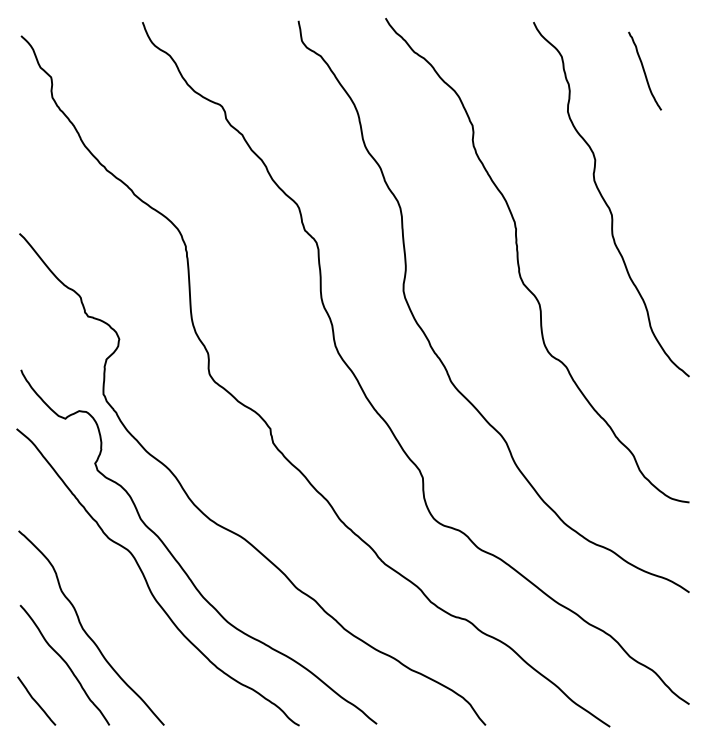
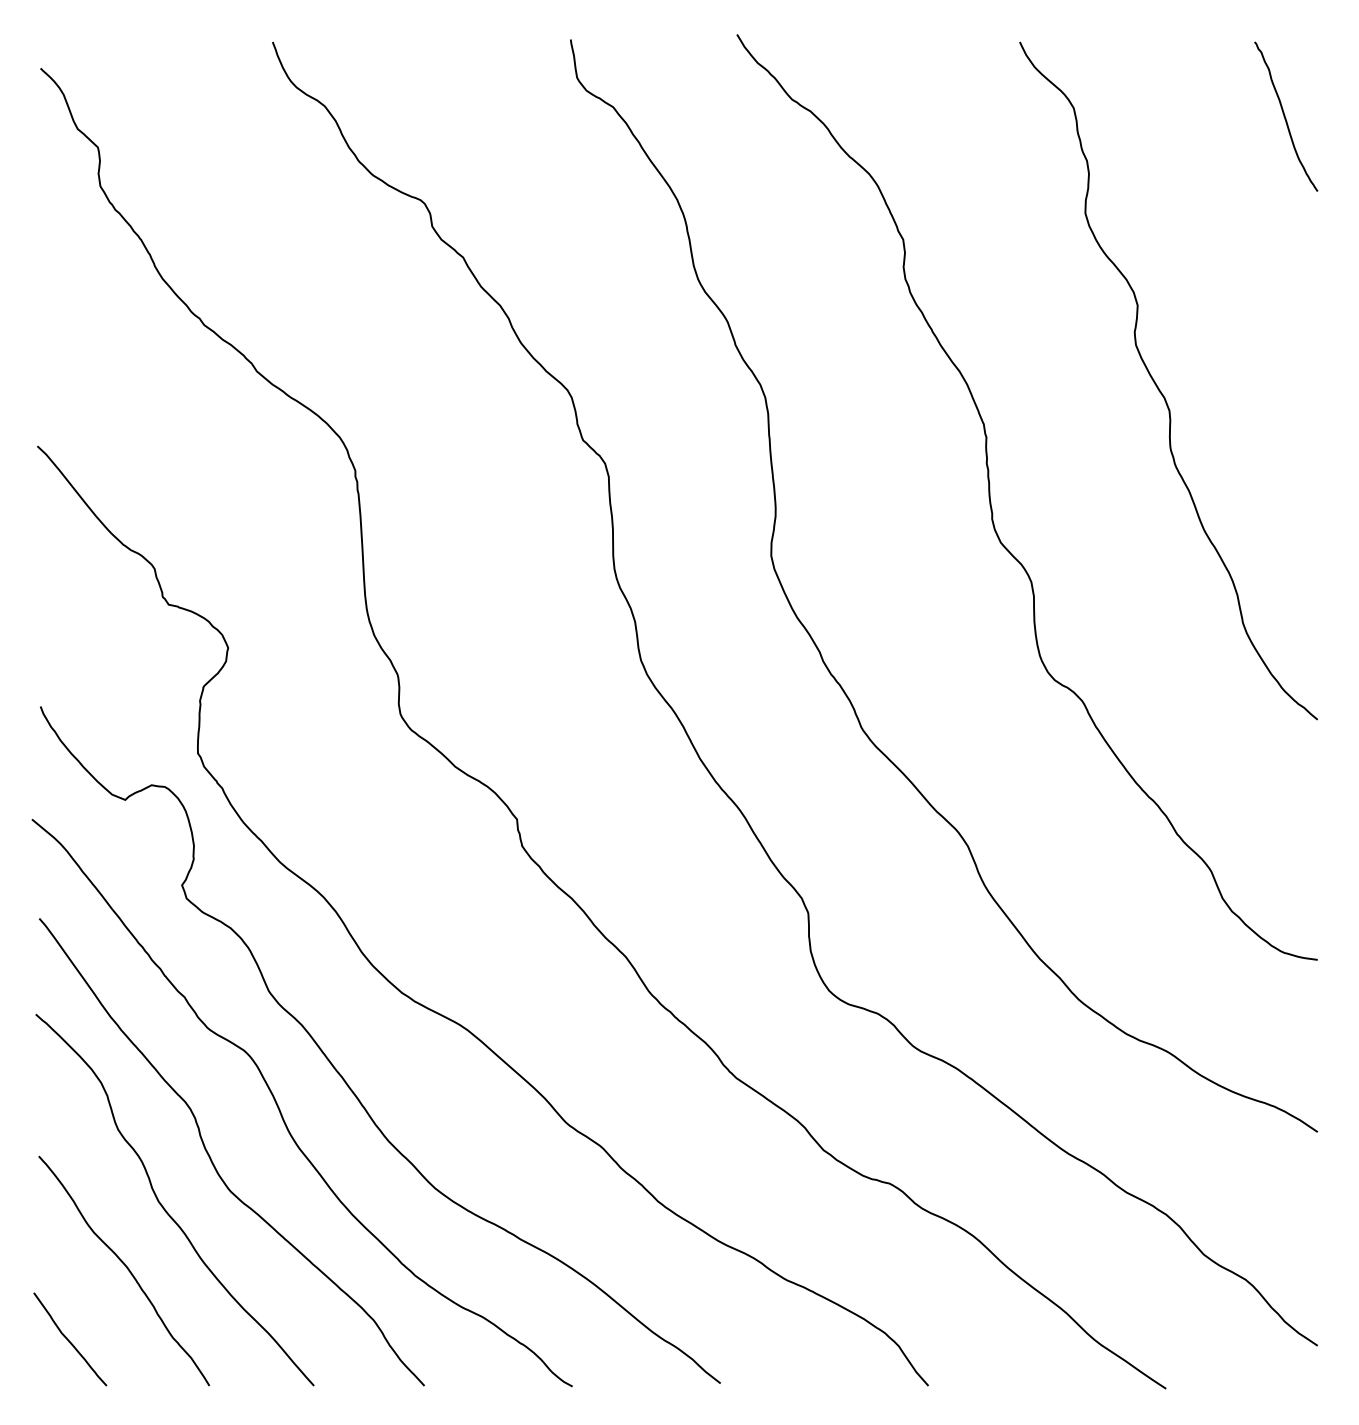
curve: (644, 70) -> (1285, 115), moved
curve: (110, 604) -> (211, 1154), added

